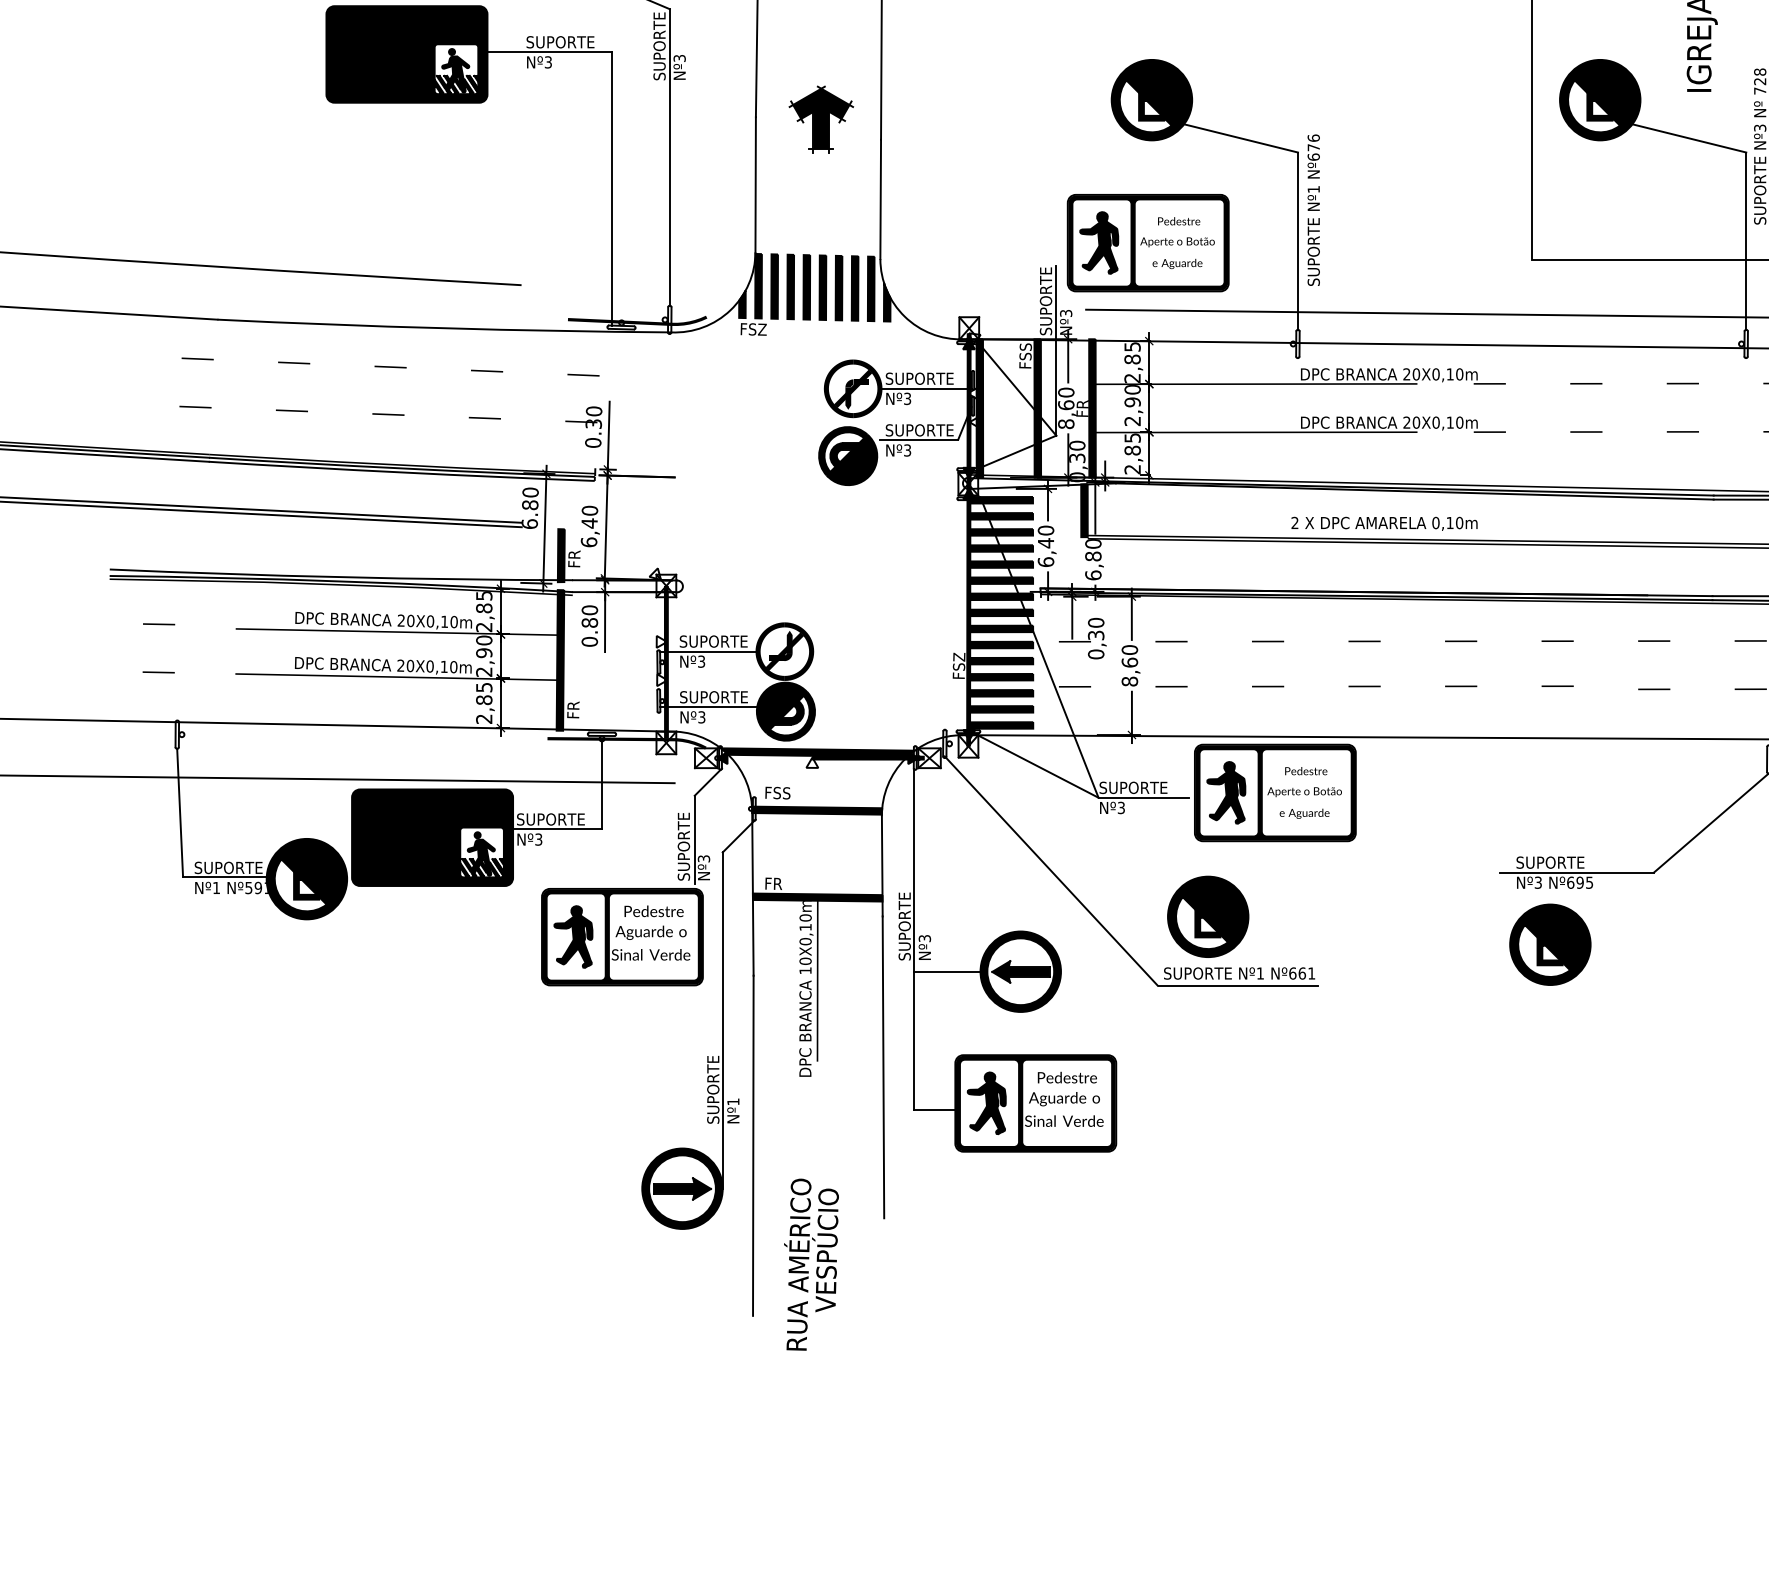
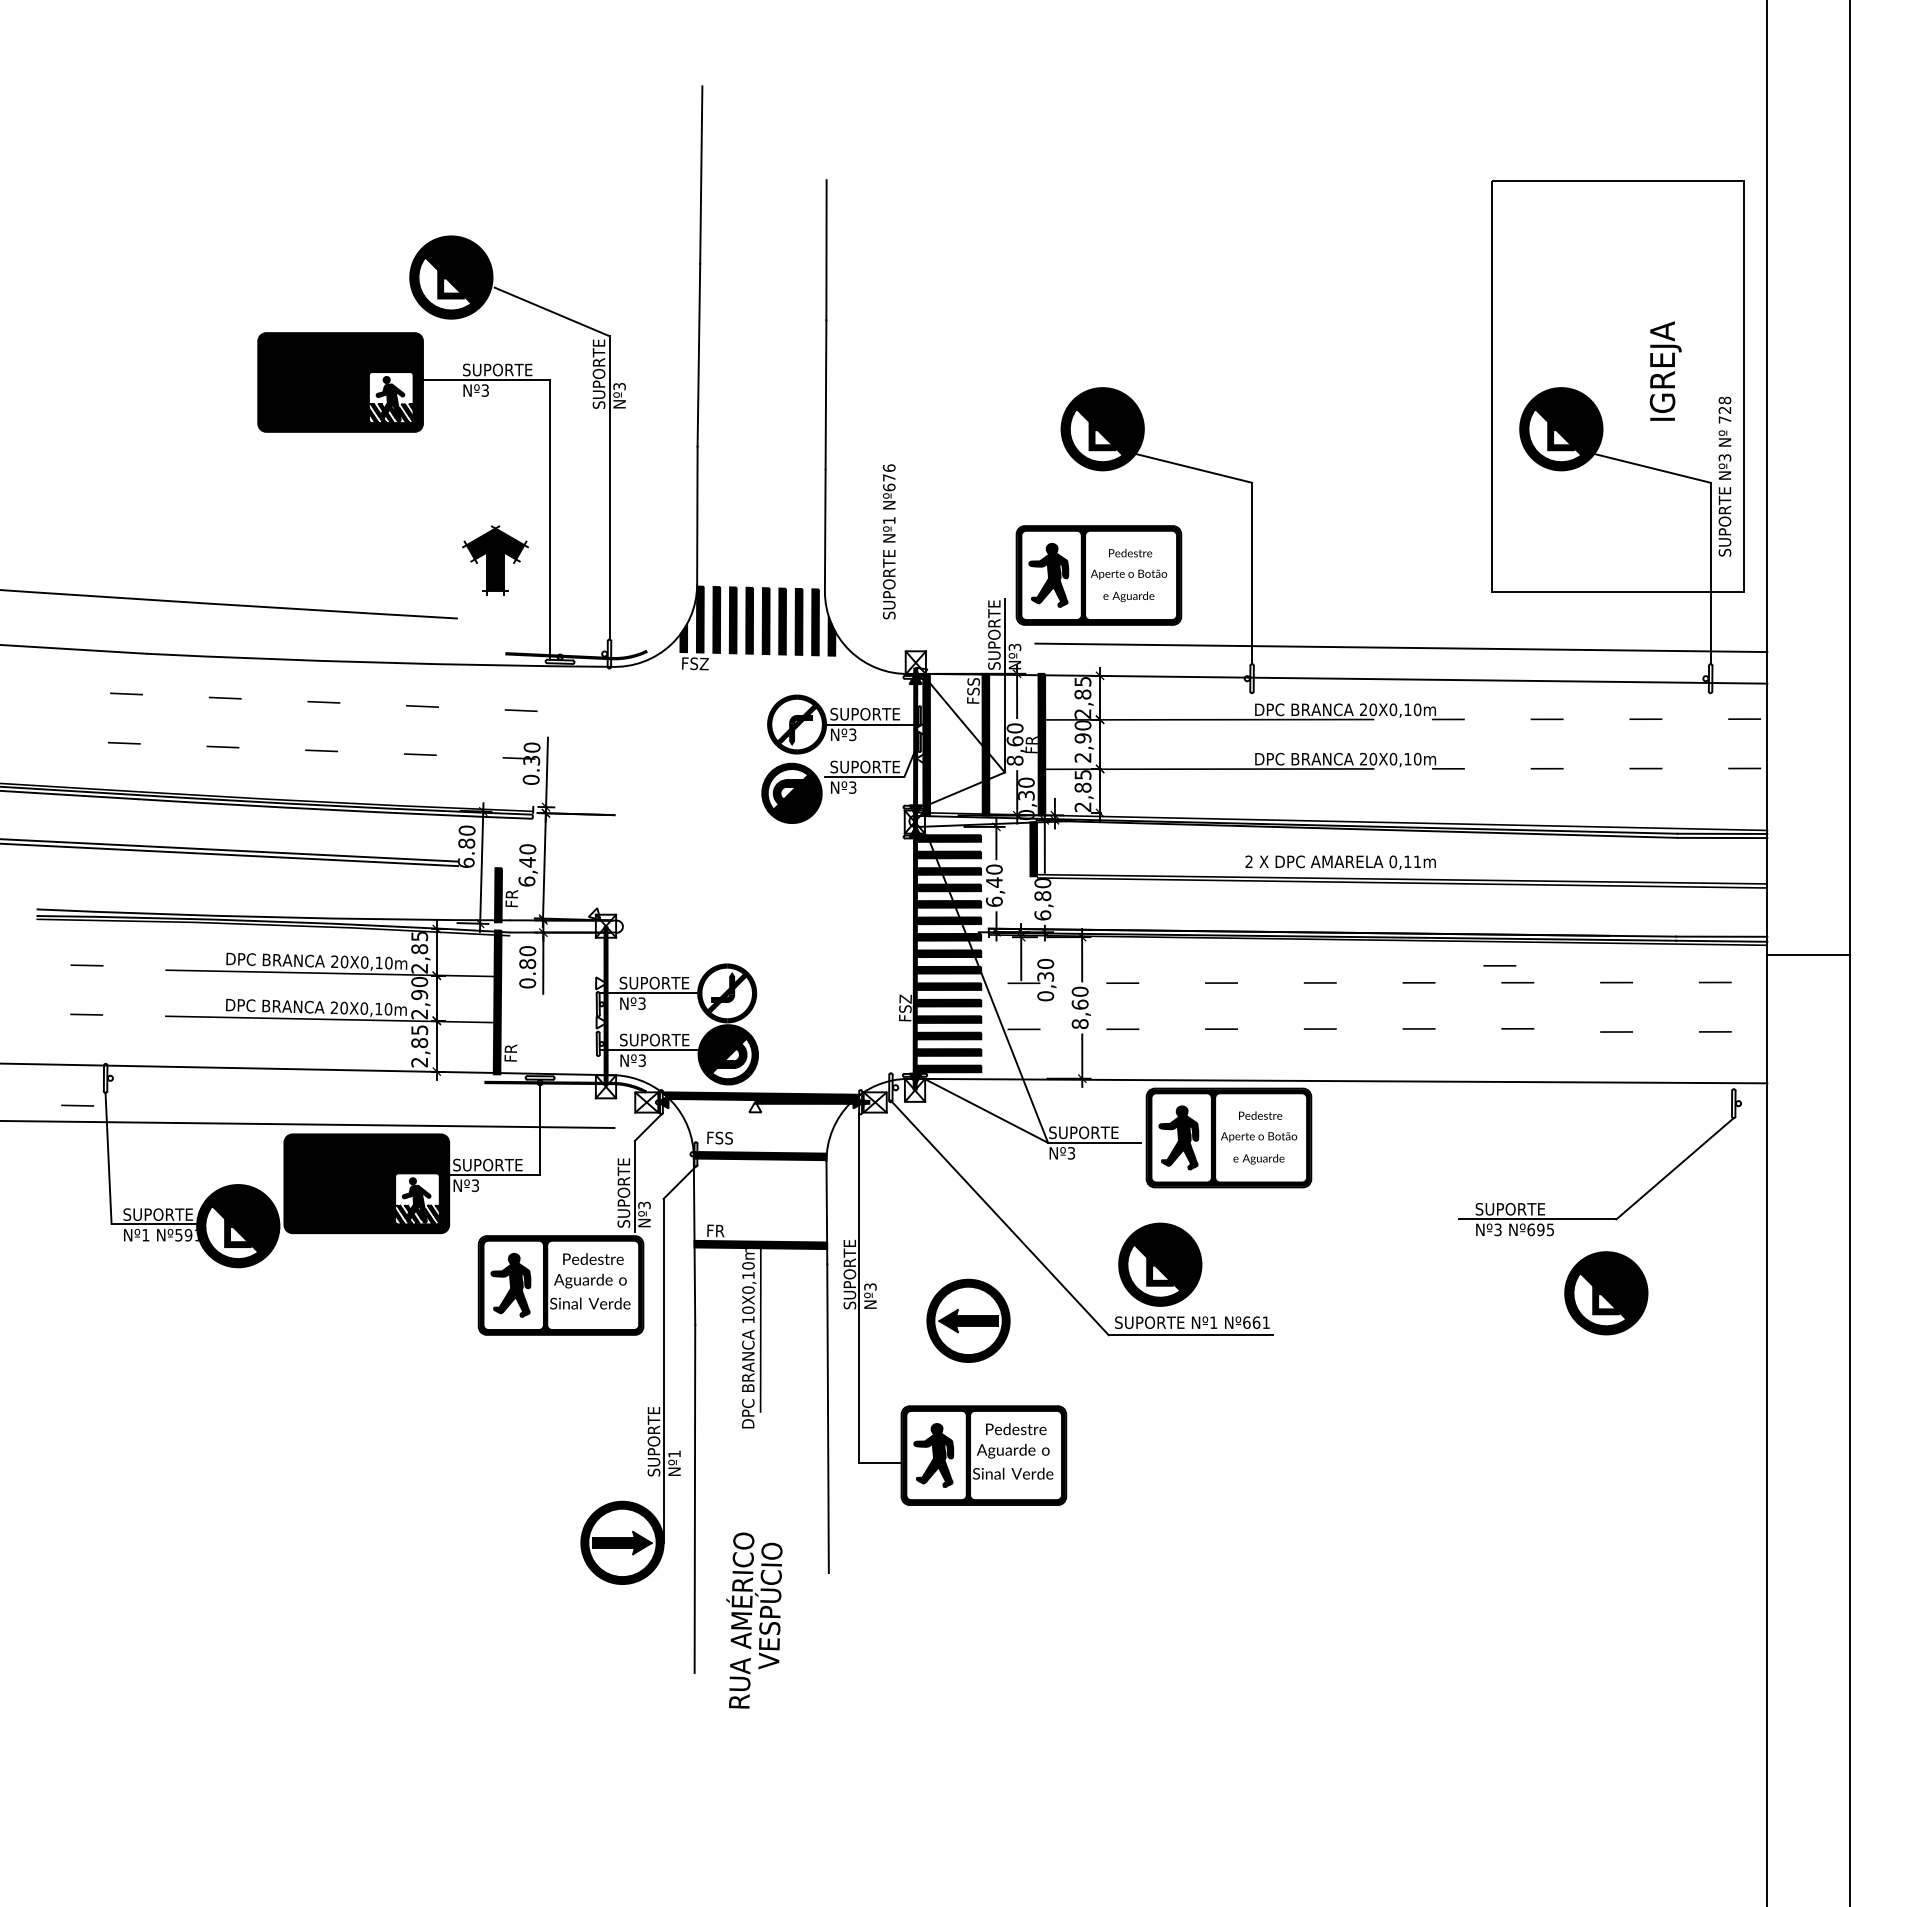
part: (821, 119) -> (495, 560), moved
text: (1313, 209) -> (889, 541), moved
text: (1459, 522) -> (1417, 861), 0,10m -> 0,11m
line: (1539, 624) -> (1499, 965), added
line: (149, 761) -> (77, 1105), added
part: (1550, 944) -> (1606, 1293), moved
line: (947, 971) -> (893, 1320), removed

